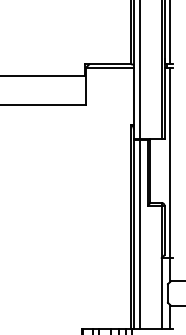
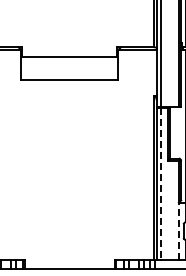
line: (140, 234) -> (161, 183), solid -> dashed
line: (161, 292) -> (178, 230), solid -> dashed

